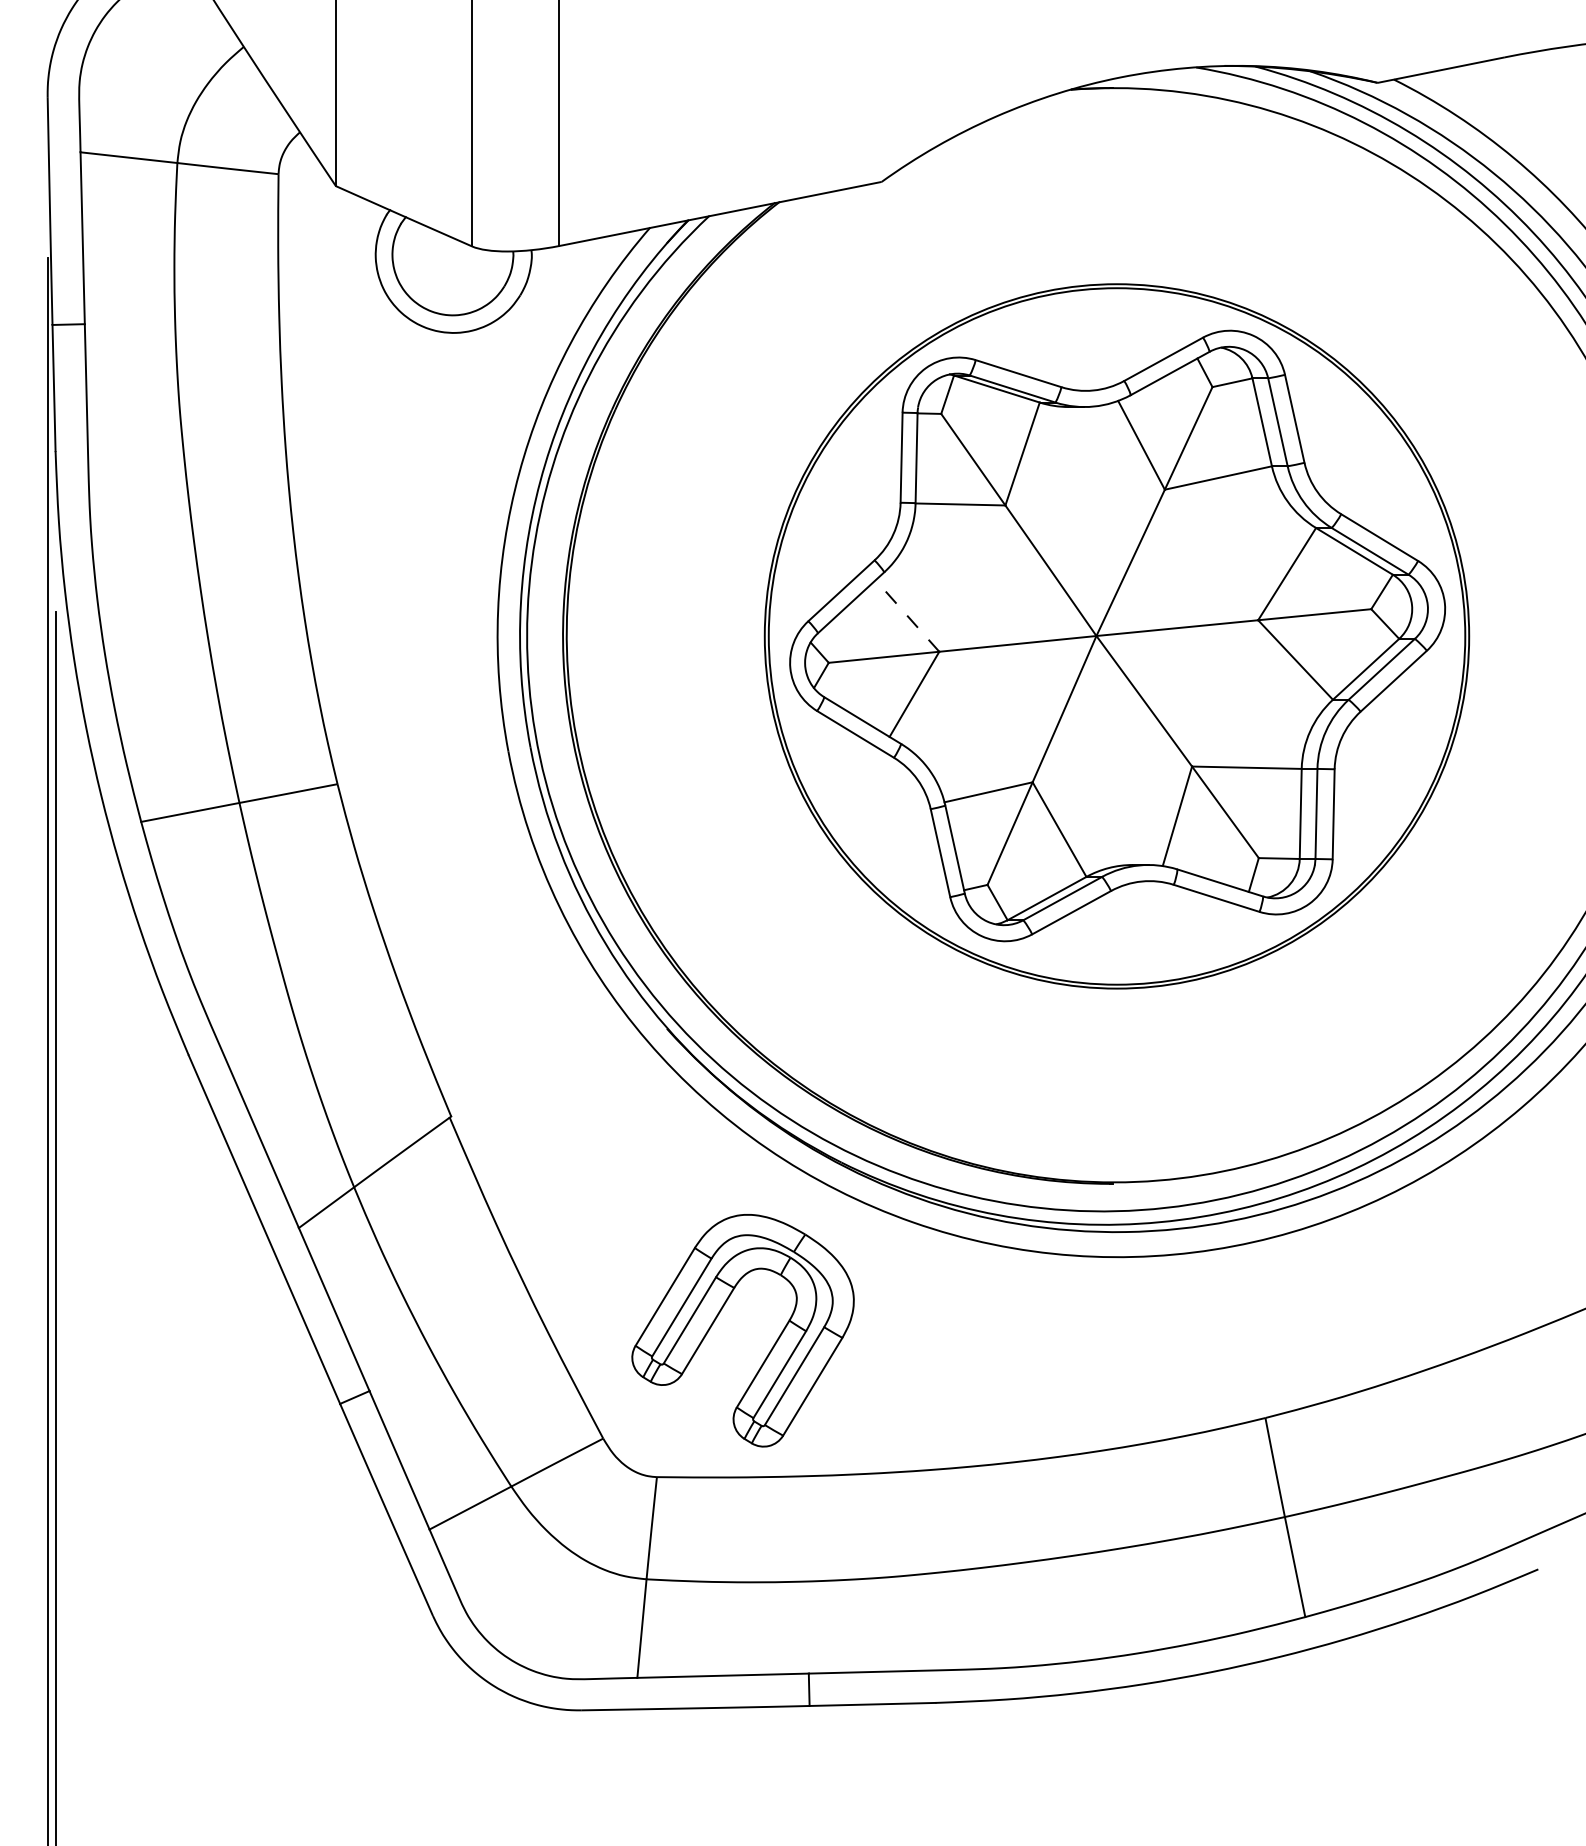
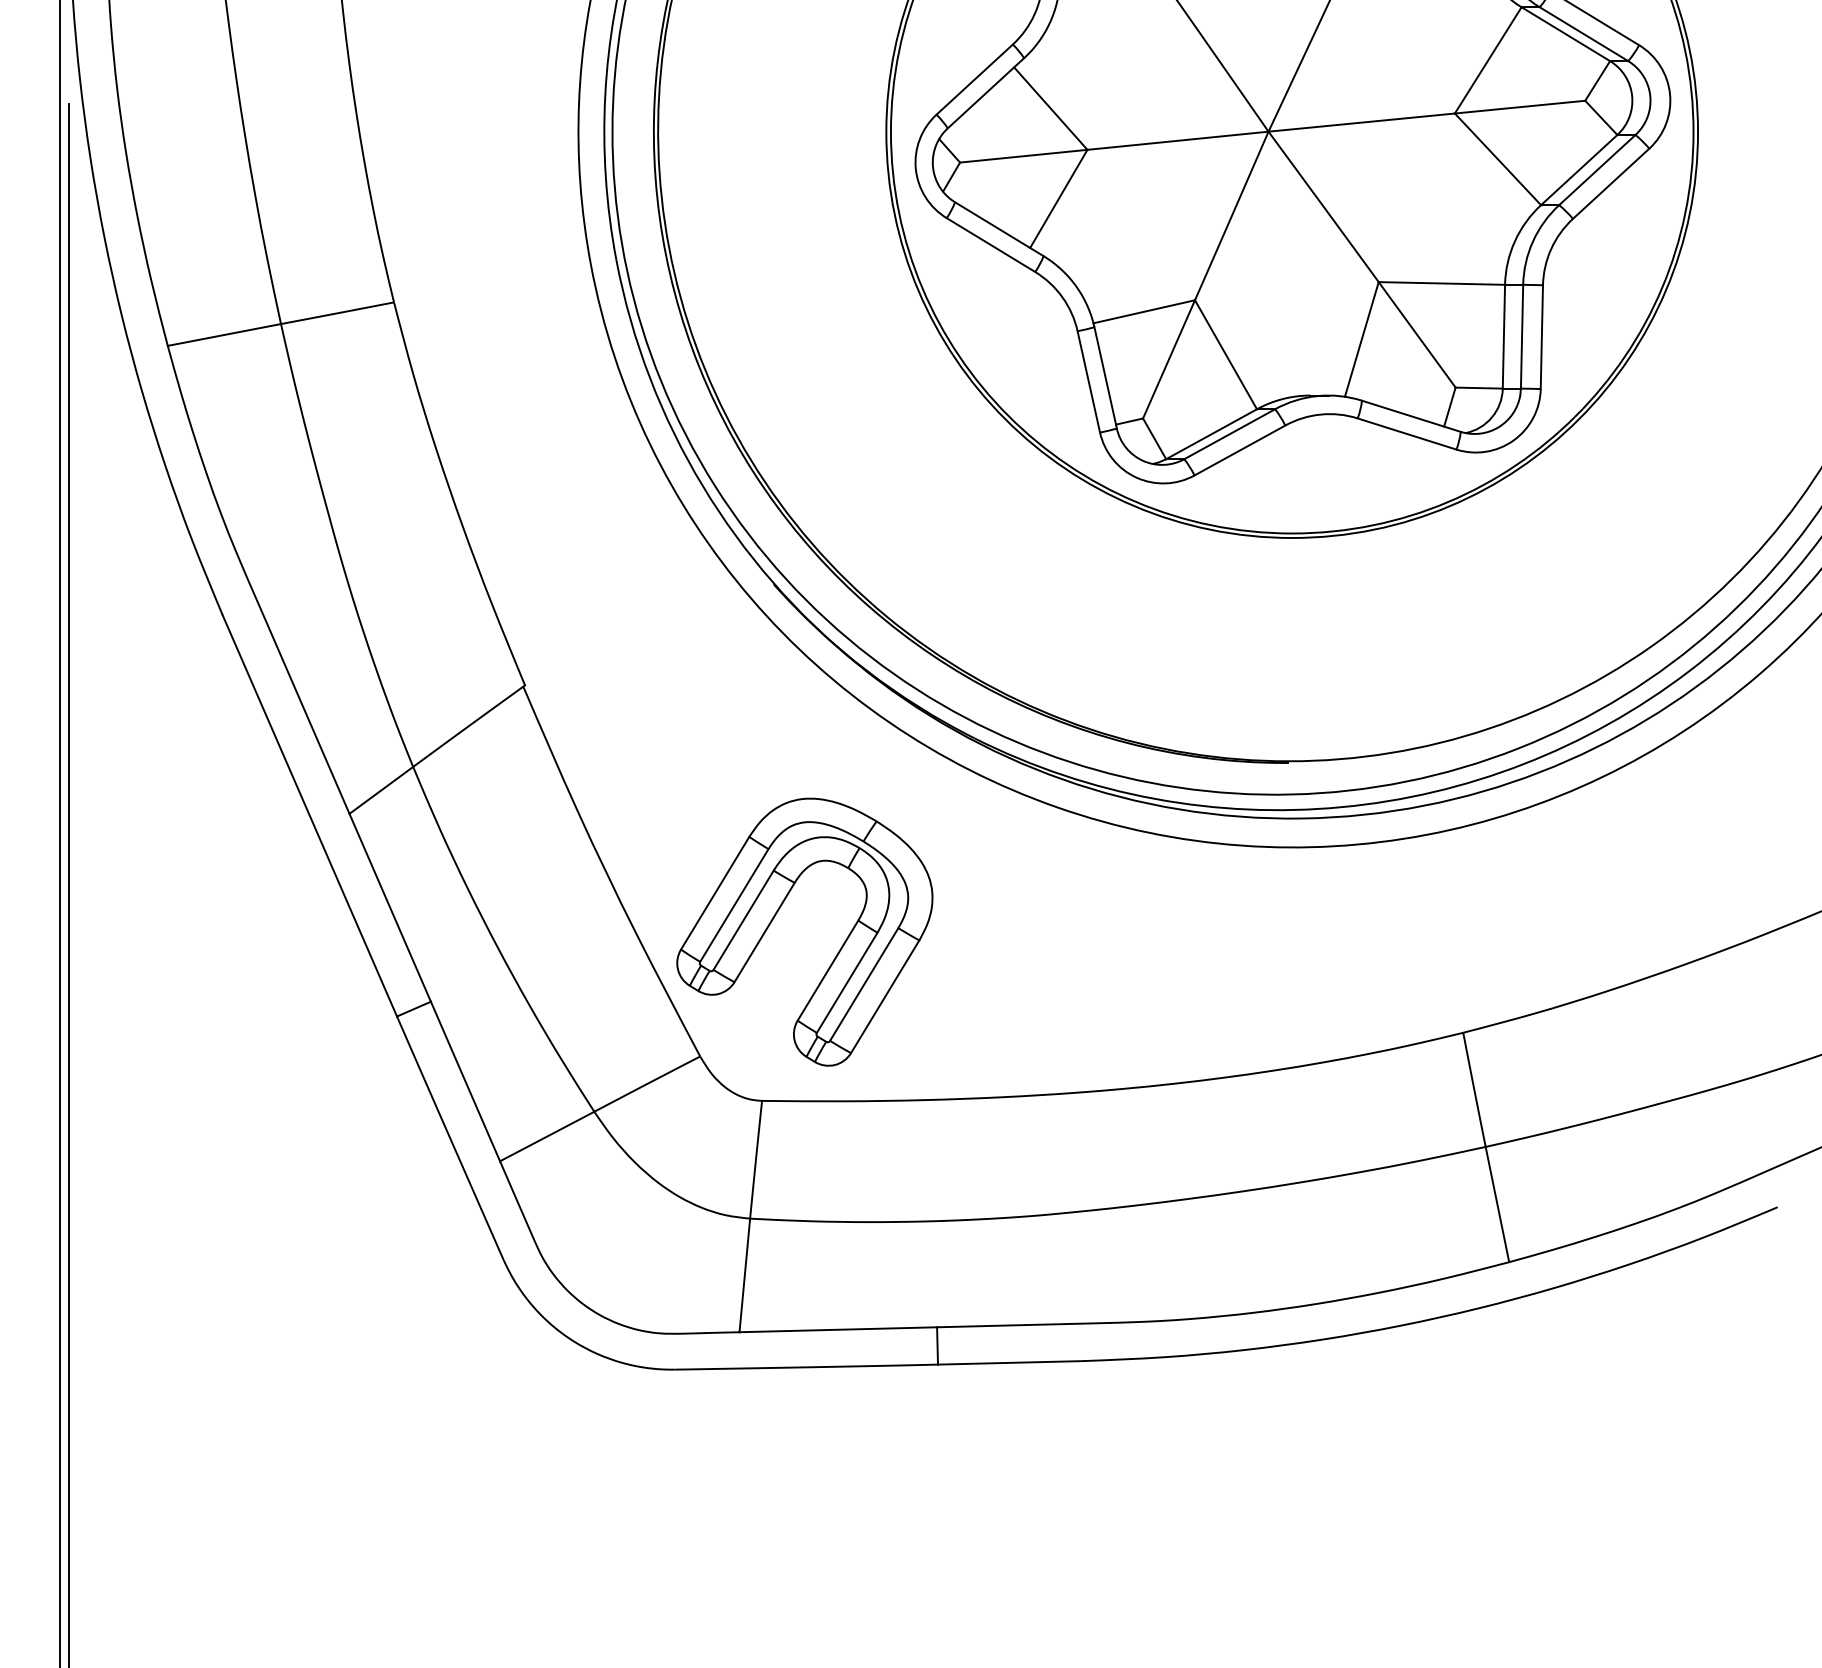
line: (907, 615) -> (1050, 108), dashed -> solid
part: (719, 1314) -> (777, 913), moved

